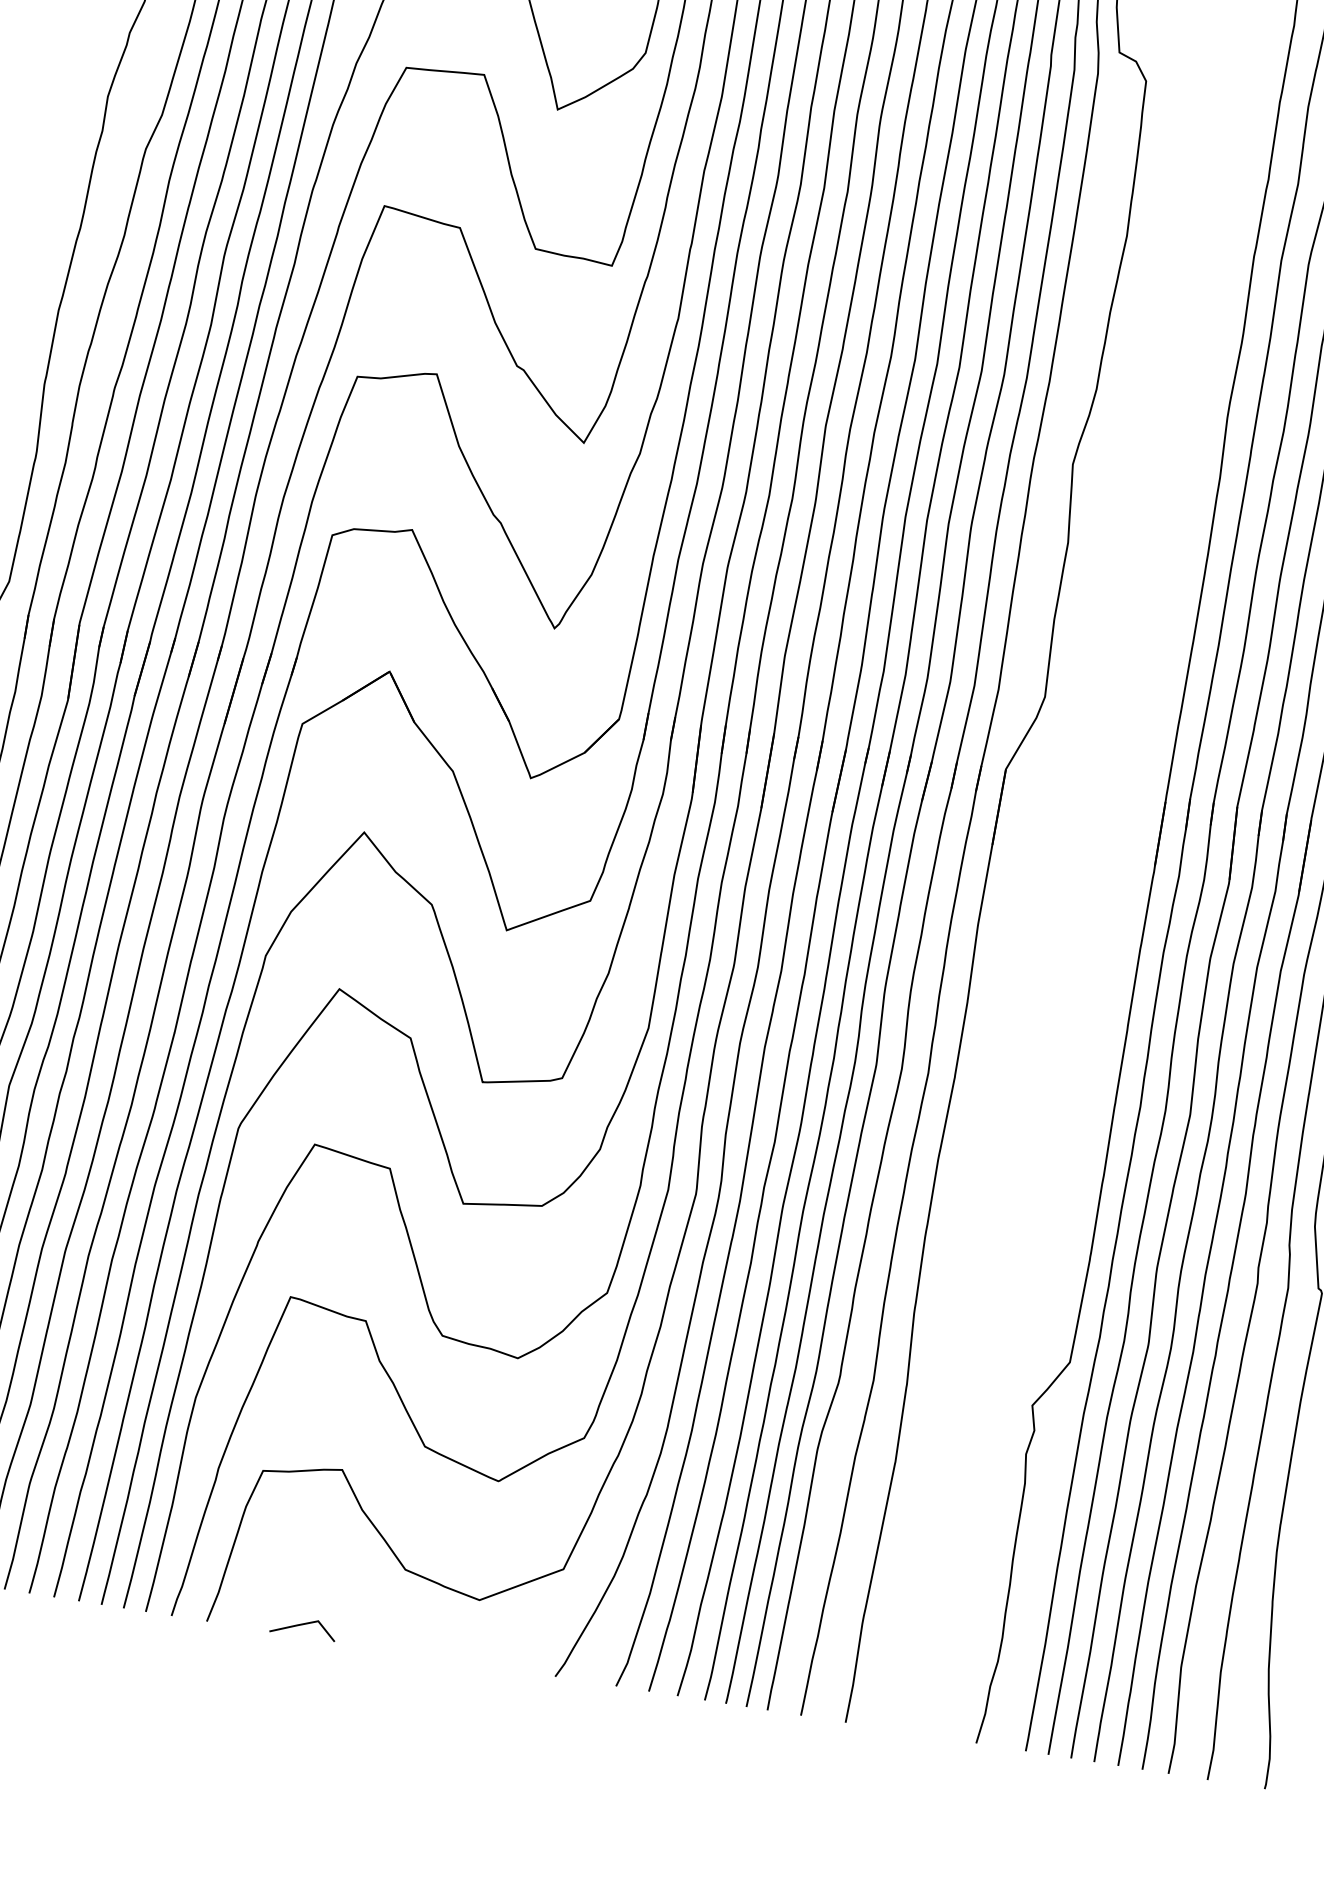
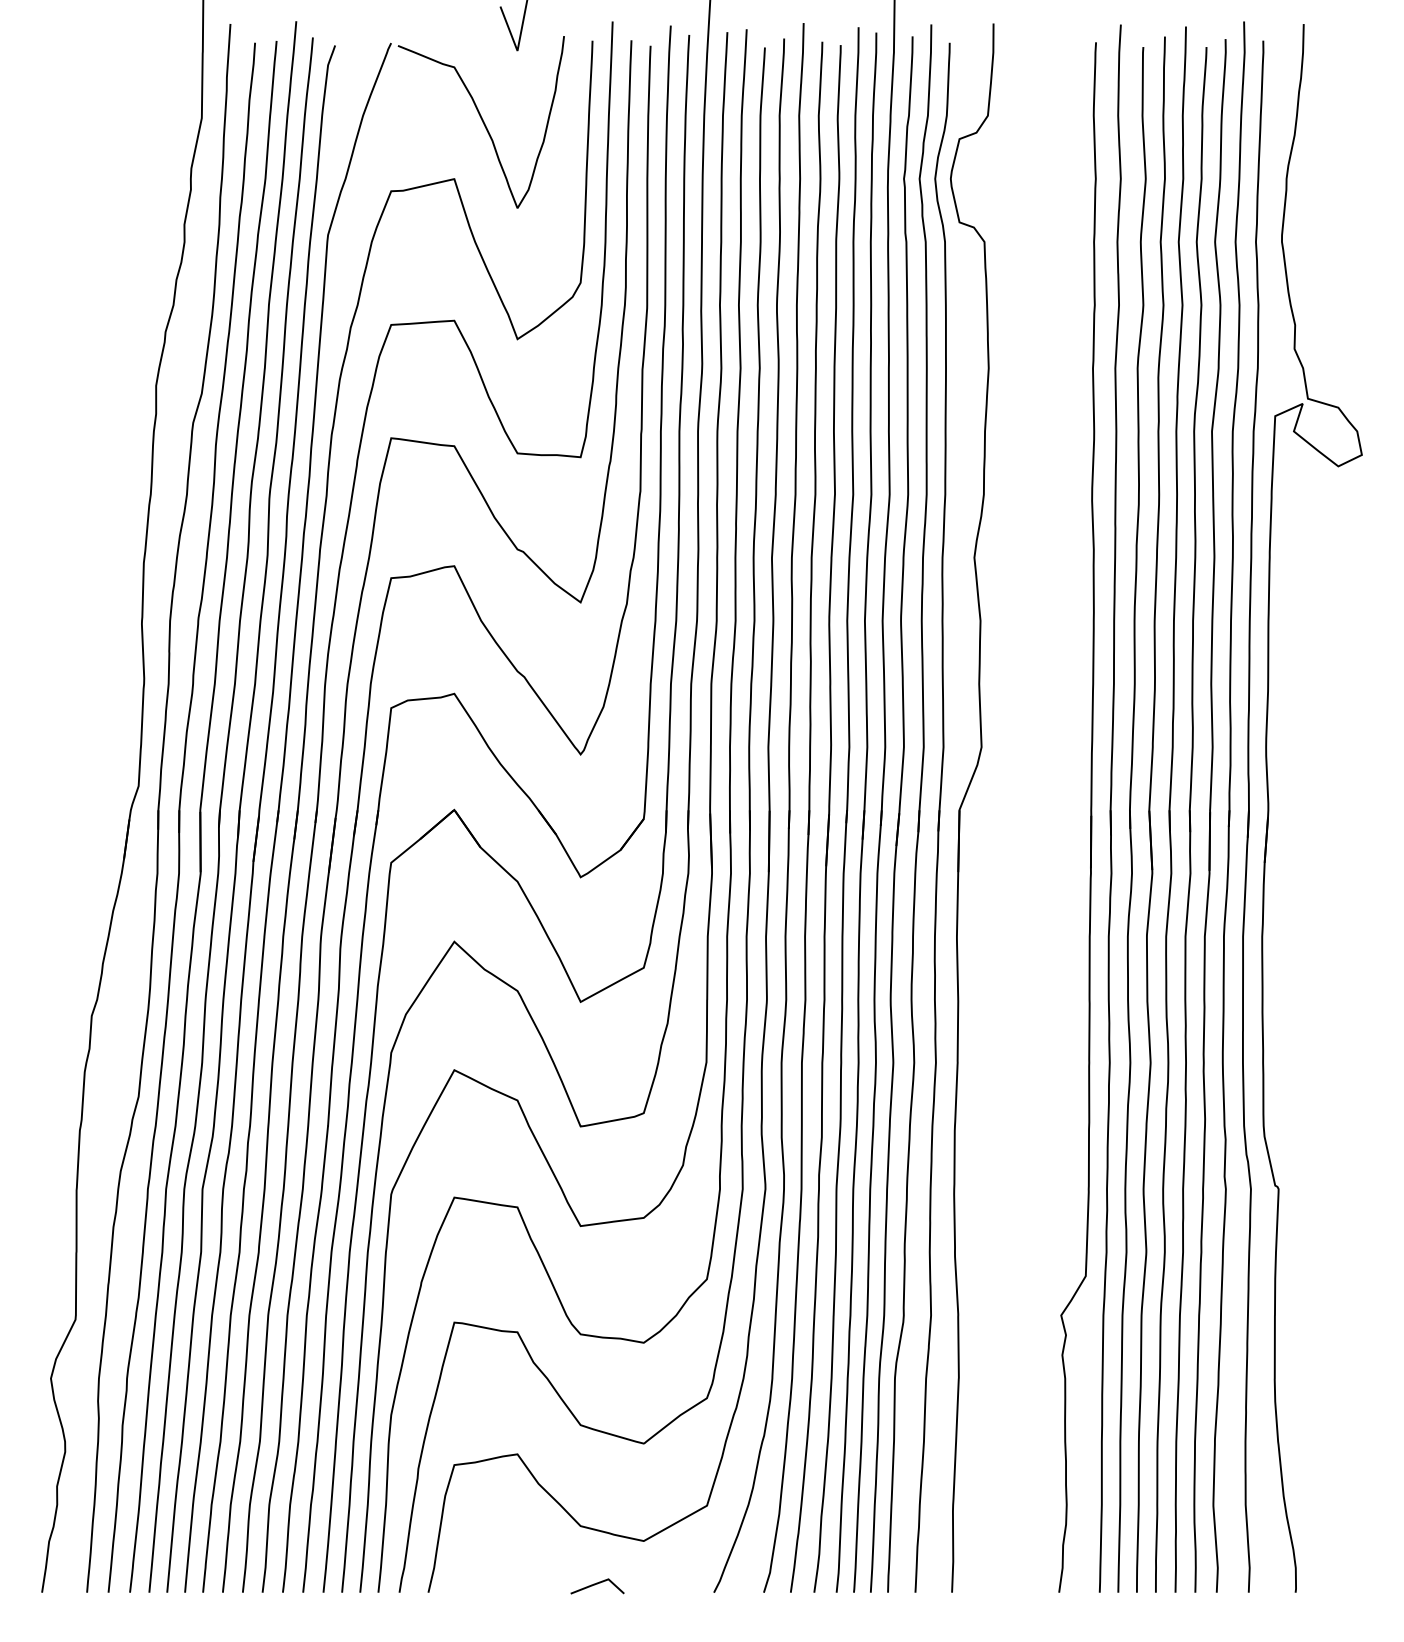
line: (303, 1625) -> (597, 1584), moved

